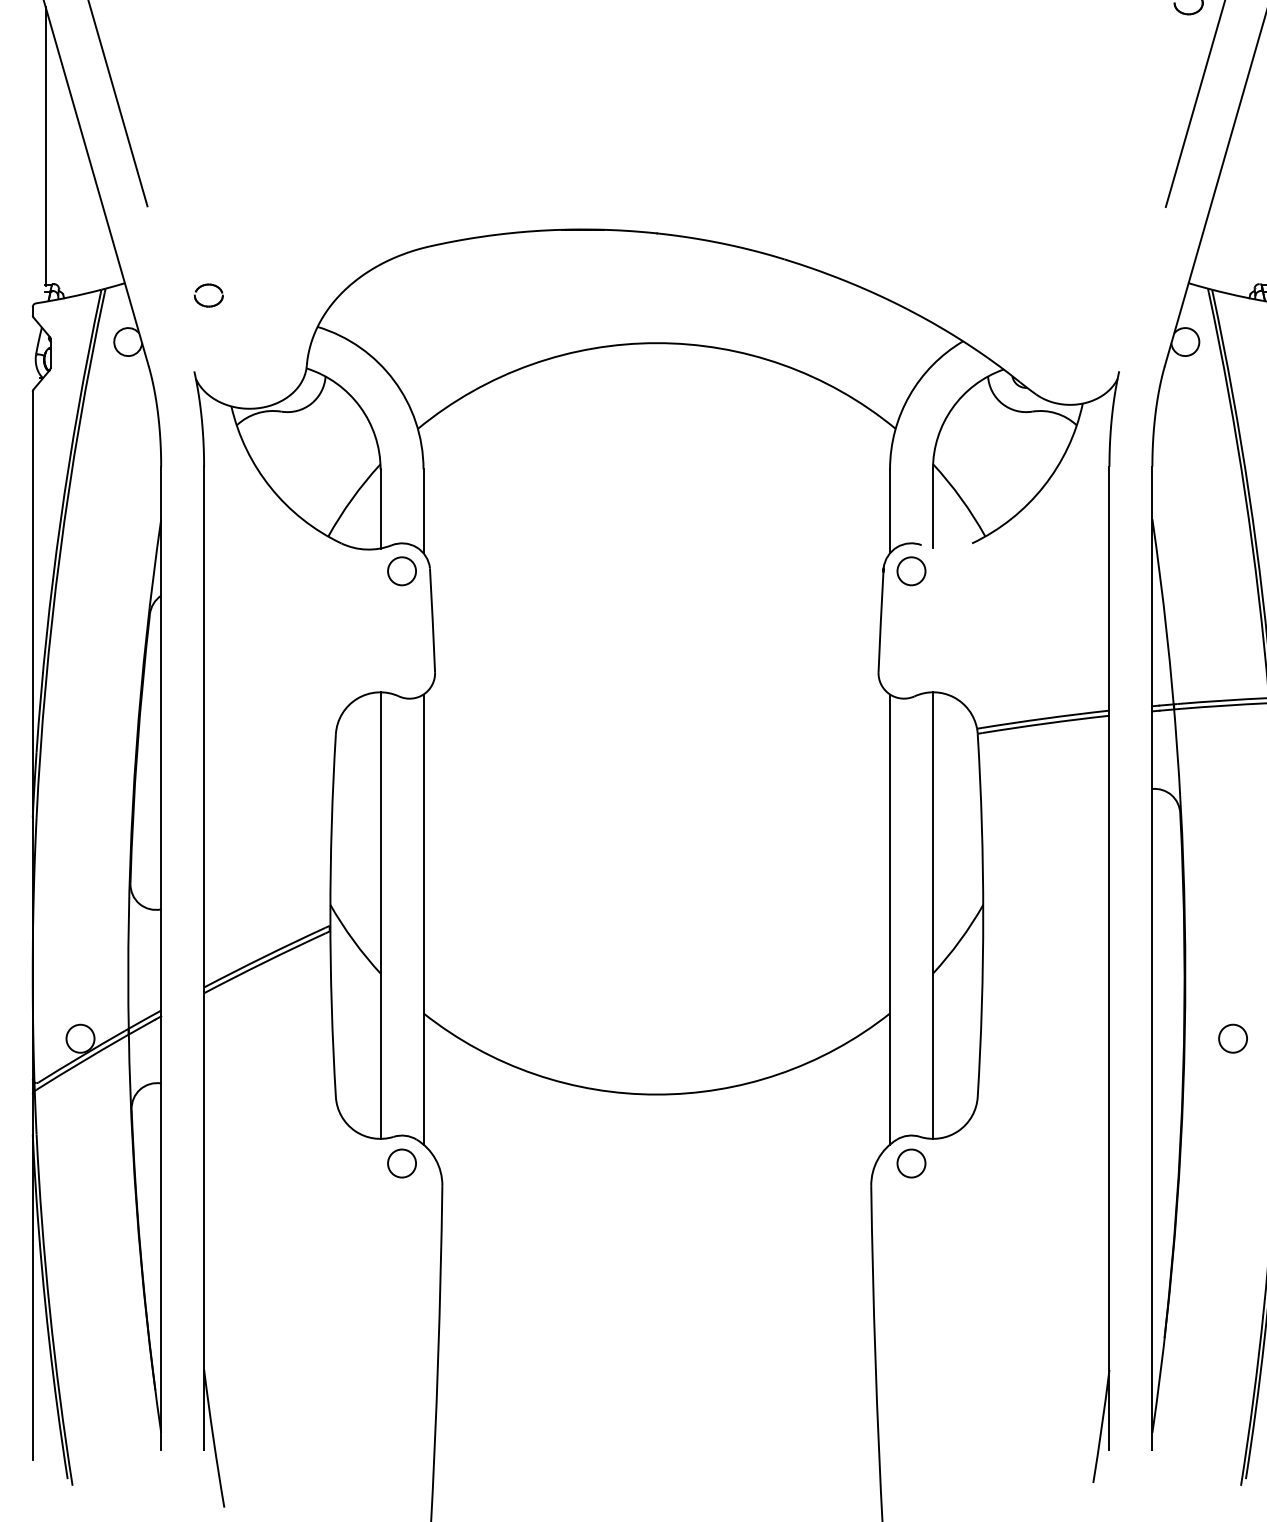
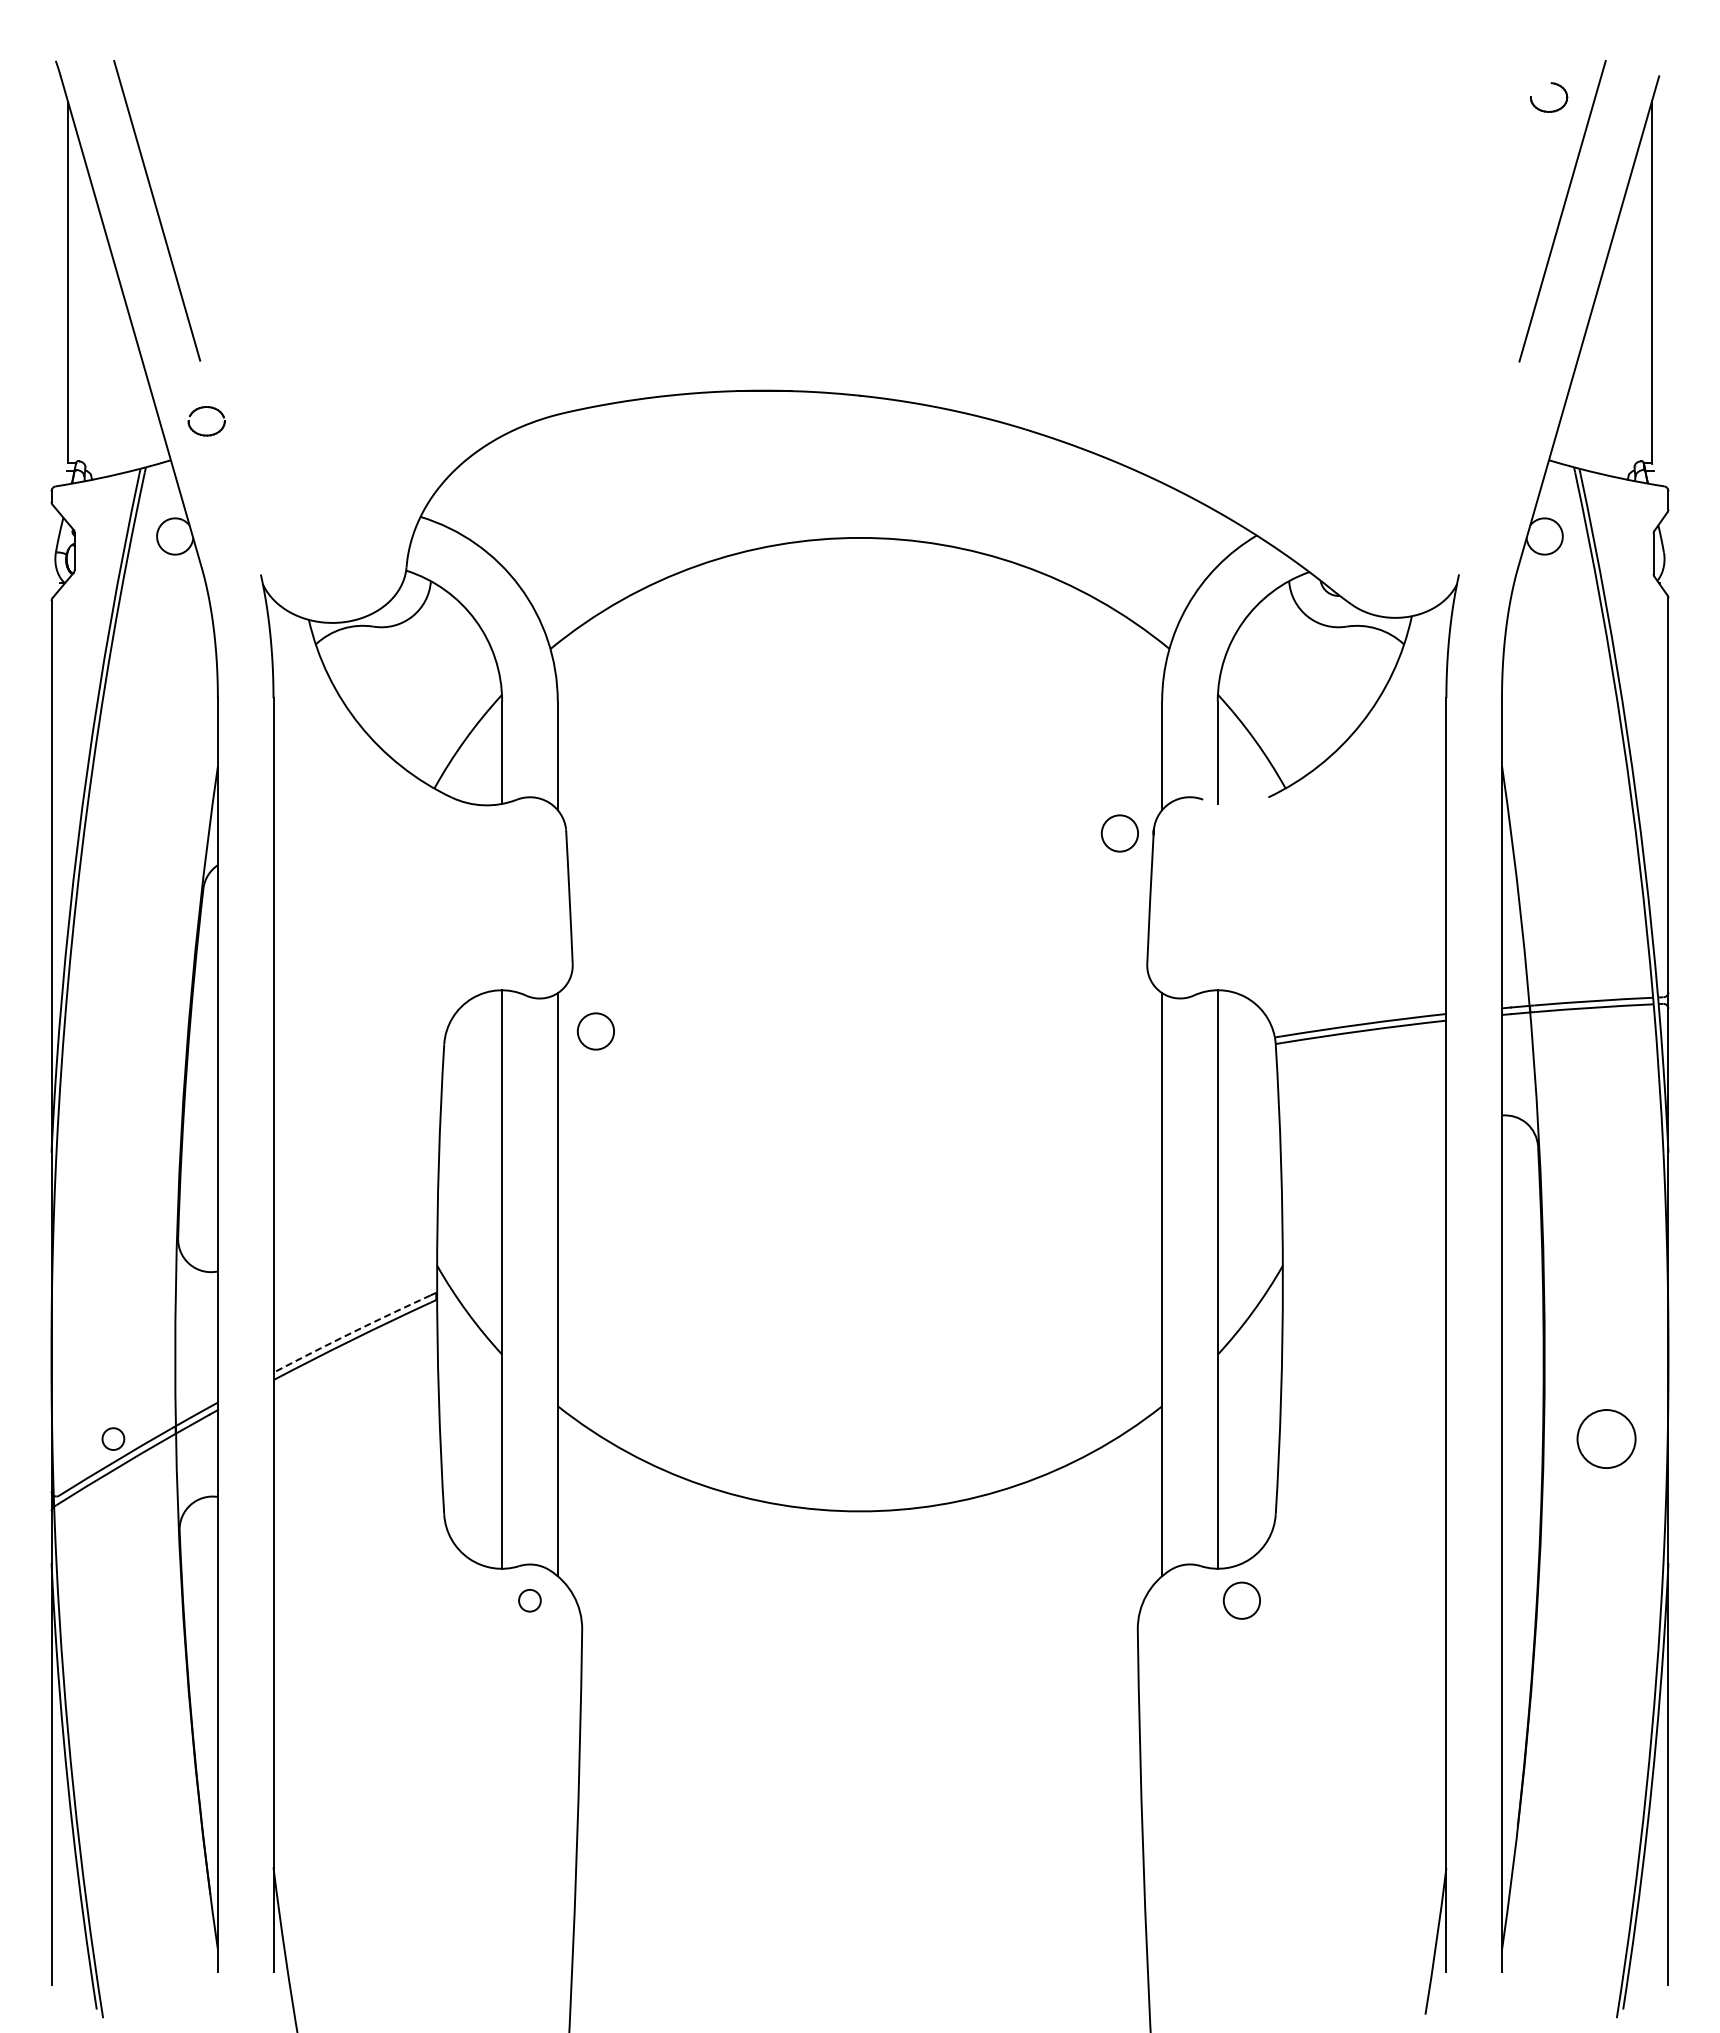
part: (208, 305) -> (206, 434), moved
circle: (401, 571) -> (595, 1031), moved
circle: (911, 571) -> (1119, 833), moved
arc: (264, 957) -> (351, 1333), solid -> dashed
circle: (80, 1038) -> (113, 1438), size x0.6
circle: (1233, 1038) -> (1606, 1438), size x1.6
circle: (401, 1163) -> (529, 1600), size x0.6
circle: (911, 1163) -> (1241, 1600), moved

